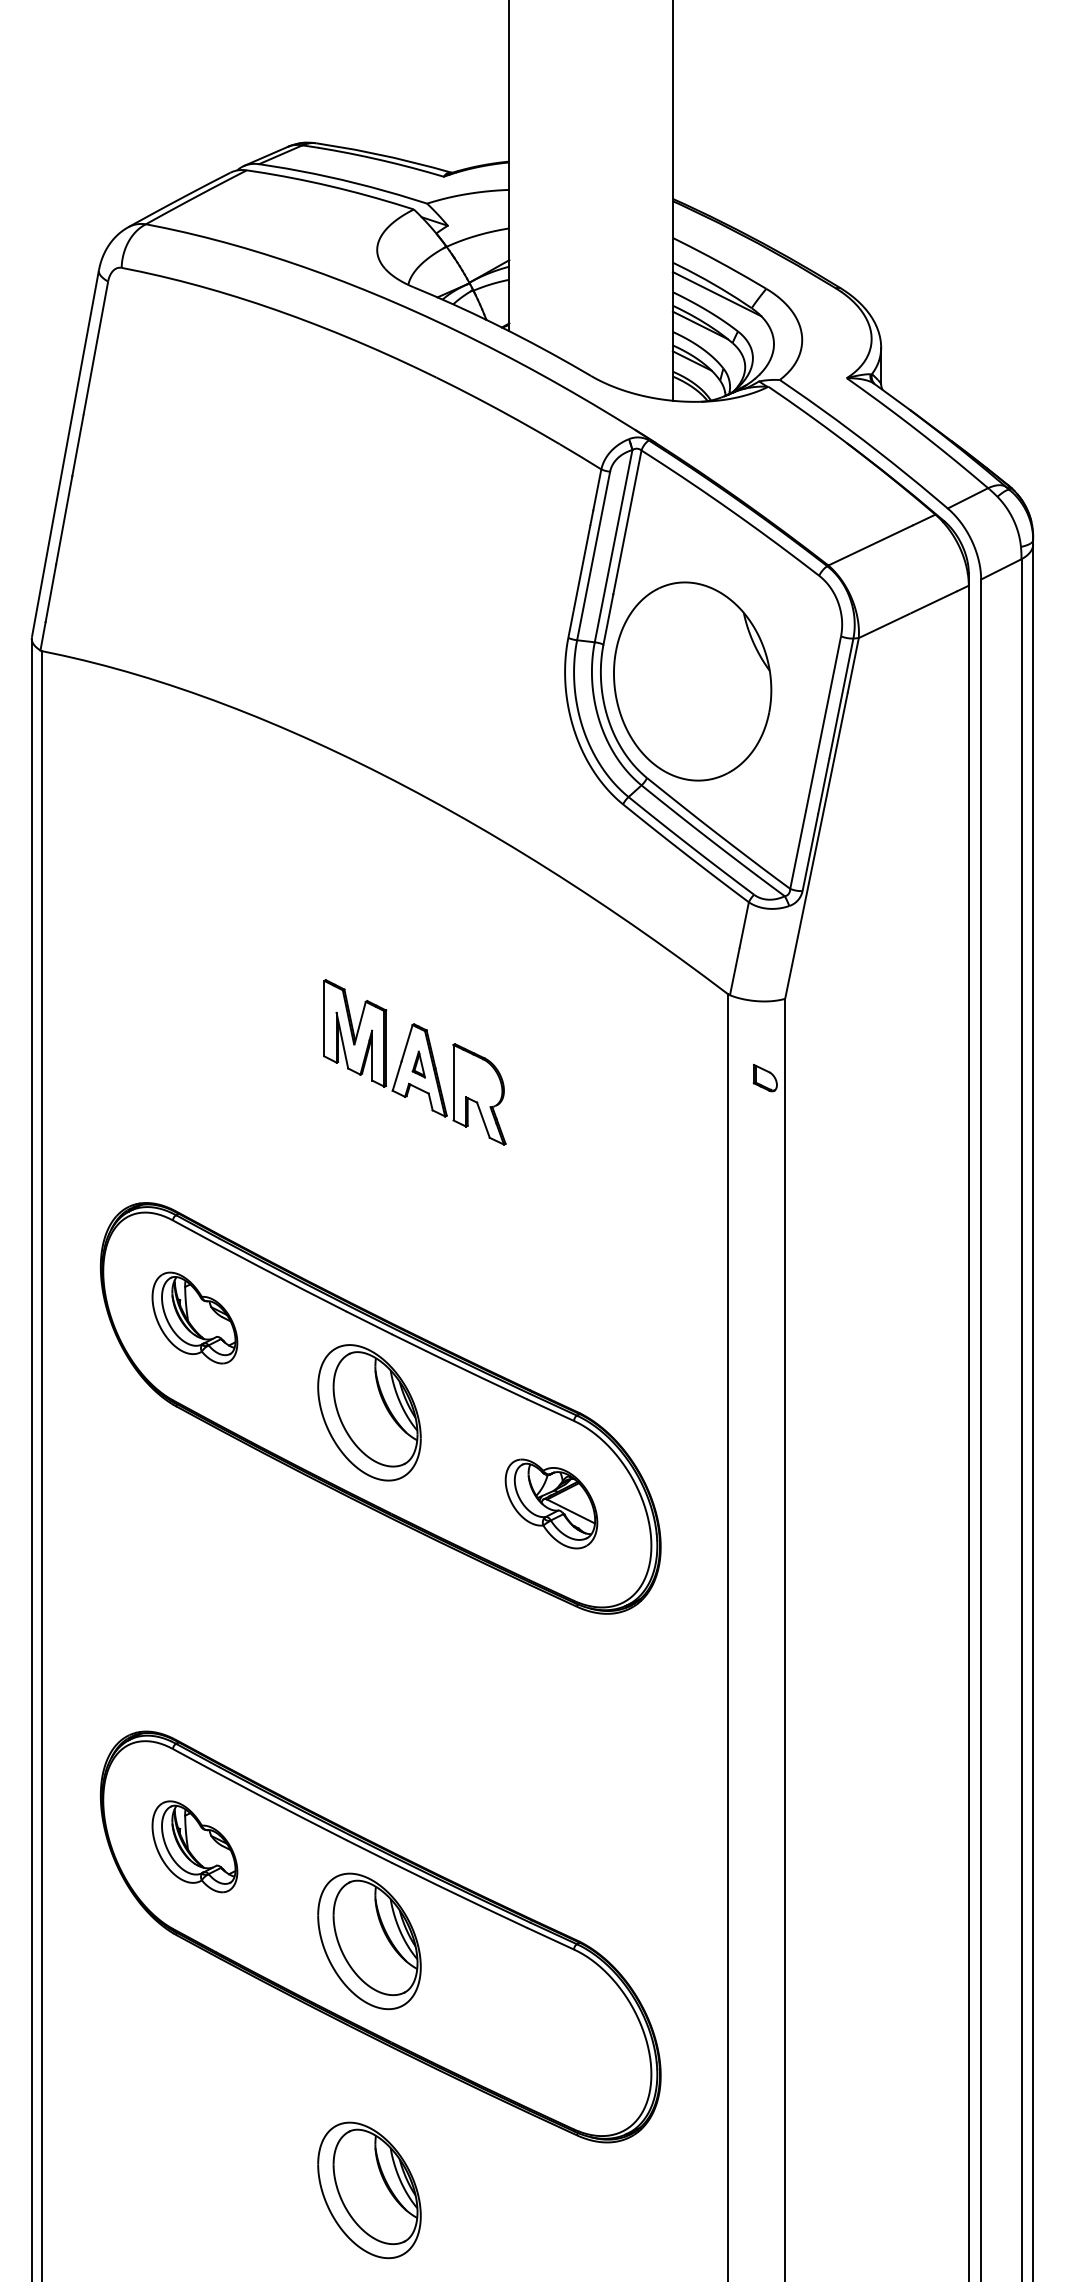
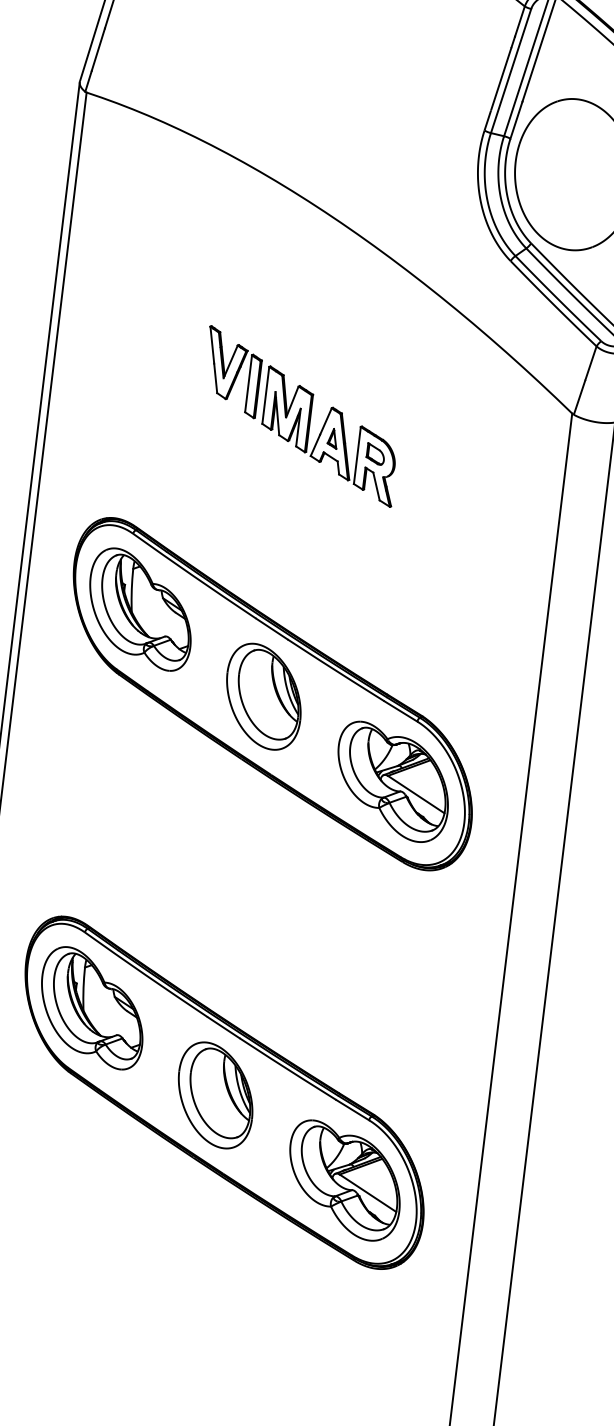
part: (277, 993) -> (232, 372), added
part: (764, 1077) -> (375, 453), moved
part: (194, 1317) -> (140, 608), size x1.67
part: (551, 1503) -> (392, 781), size x1.67
part: (194, 1846) -> (92, 1007), size x1.67
part: (551, 2032) -> (344, 1180), added
part: (369, 2190) -> (192, 1283), removed

